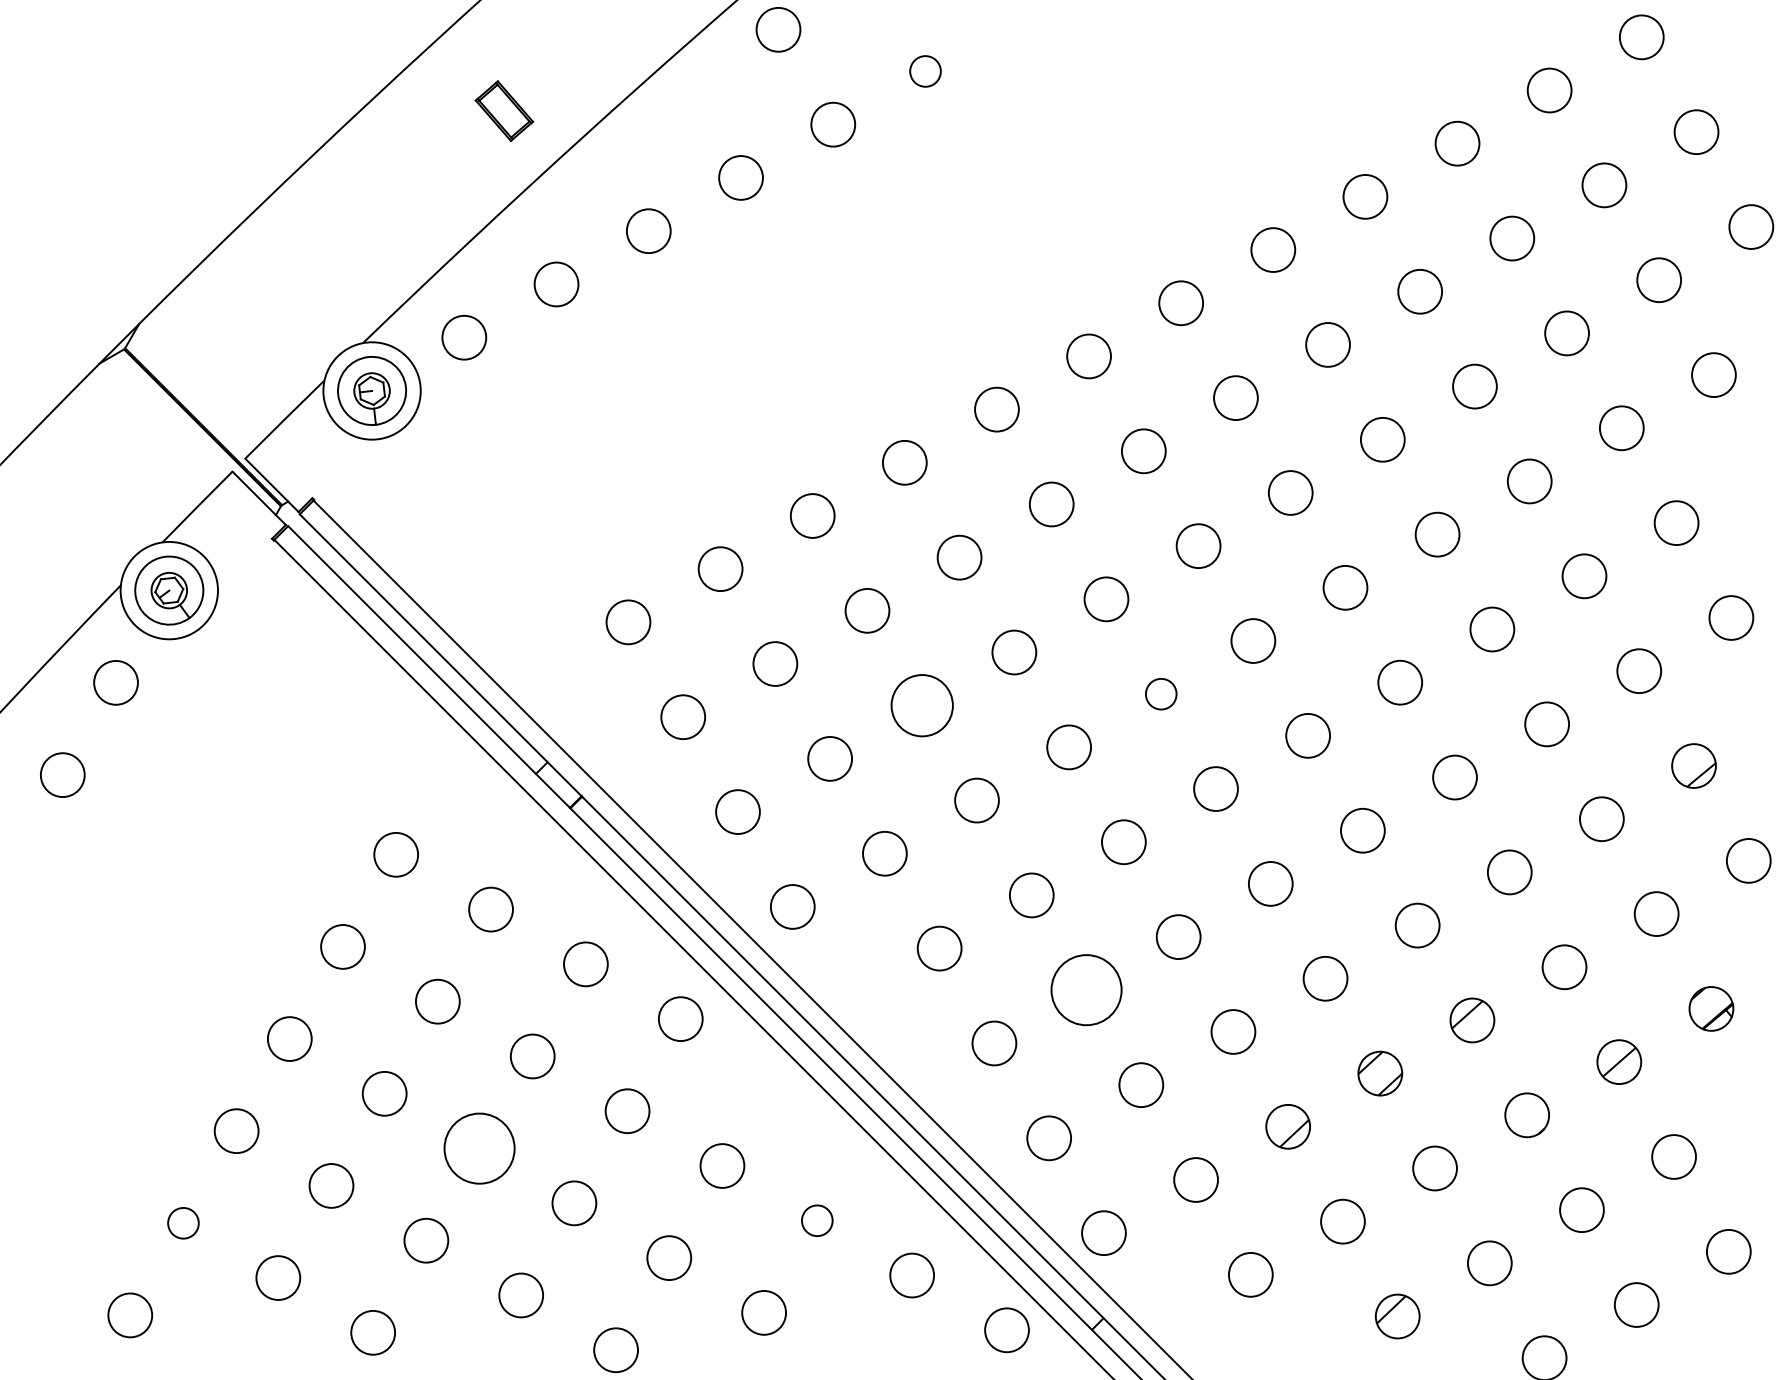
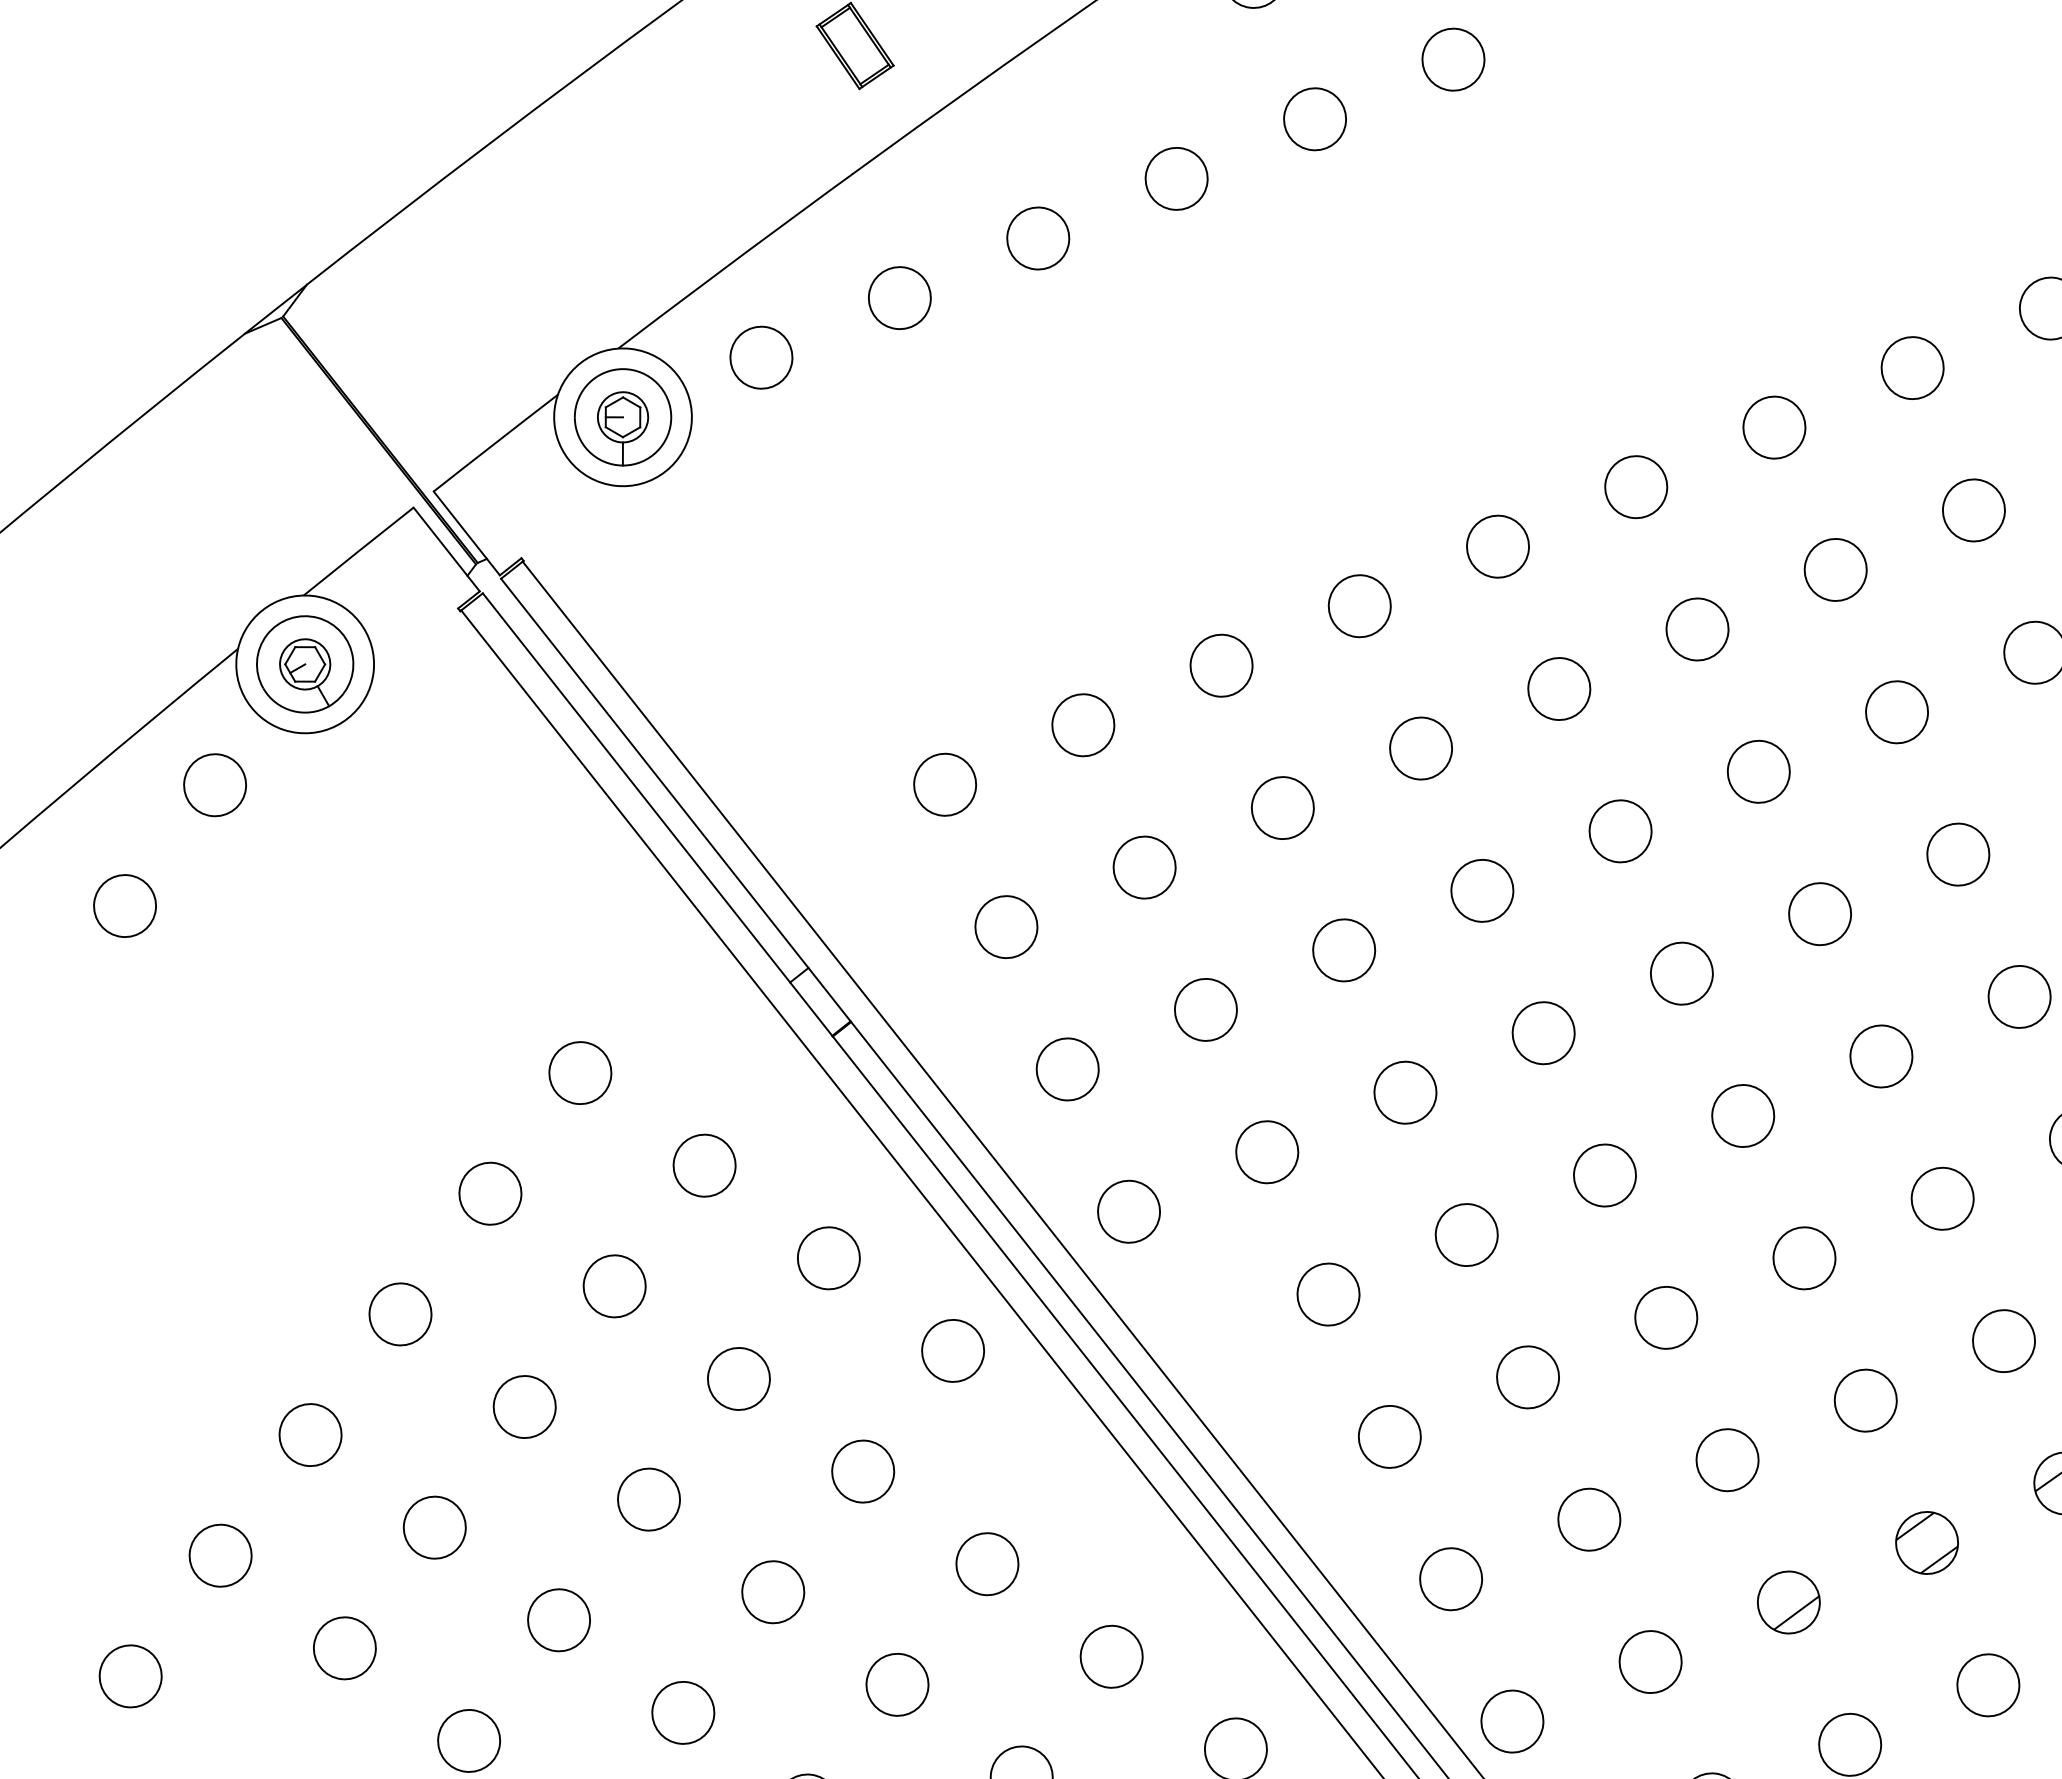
circle: (925, 71) -> (1453, 59), size x1.43
circle: (1161, 694) -> (1682, 974), size x1.43
circle: (922, 705) -> (1344, 950), size x0.71
circle: (1086, 990) -> (1527, 1377), size x0.62
circle: (479, 1148) -> (648, 1499), size x0.62
circle: (817, 1220) -> (1112, 1656), size x1.43
circle: (183, 1223) -> (220, 1556), size x1.43

